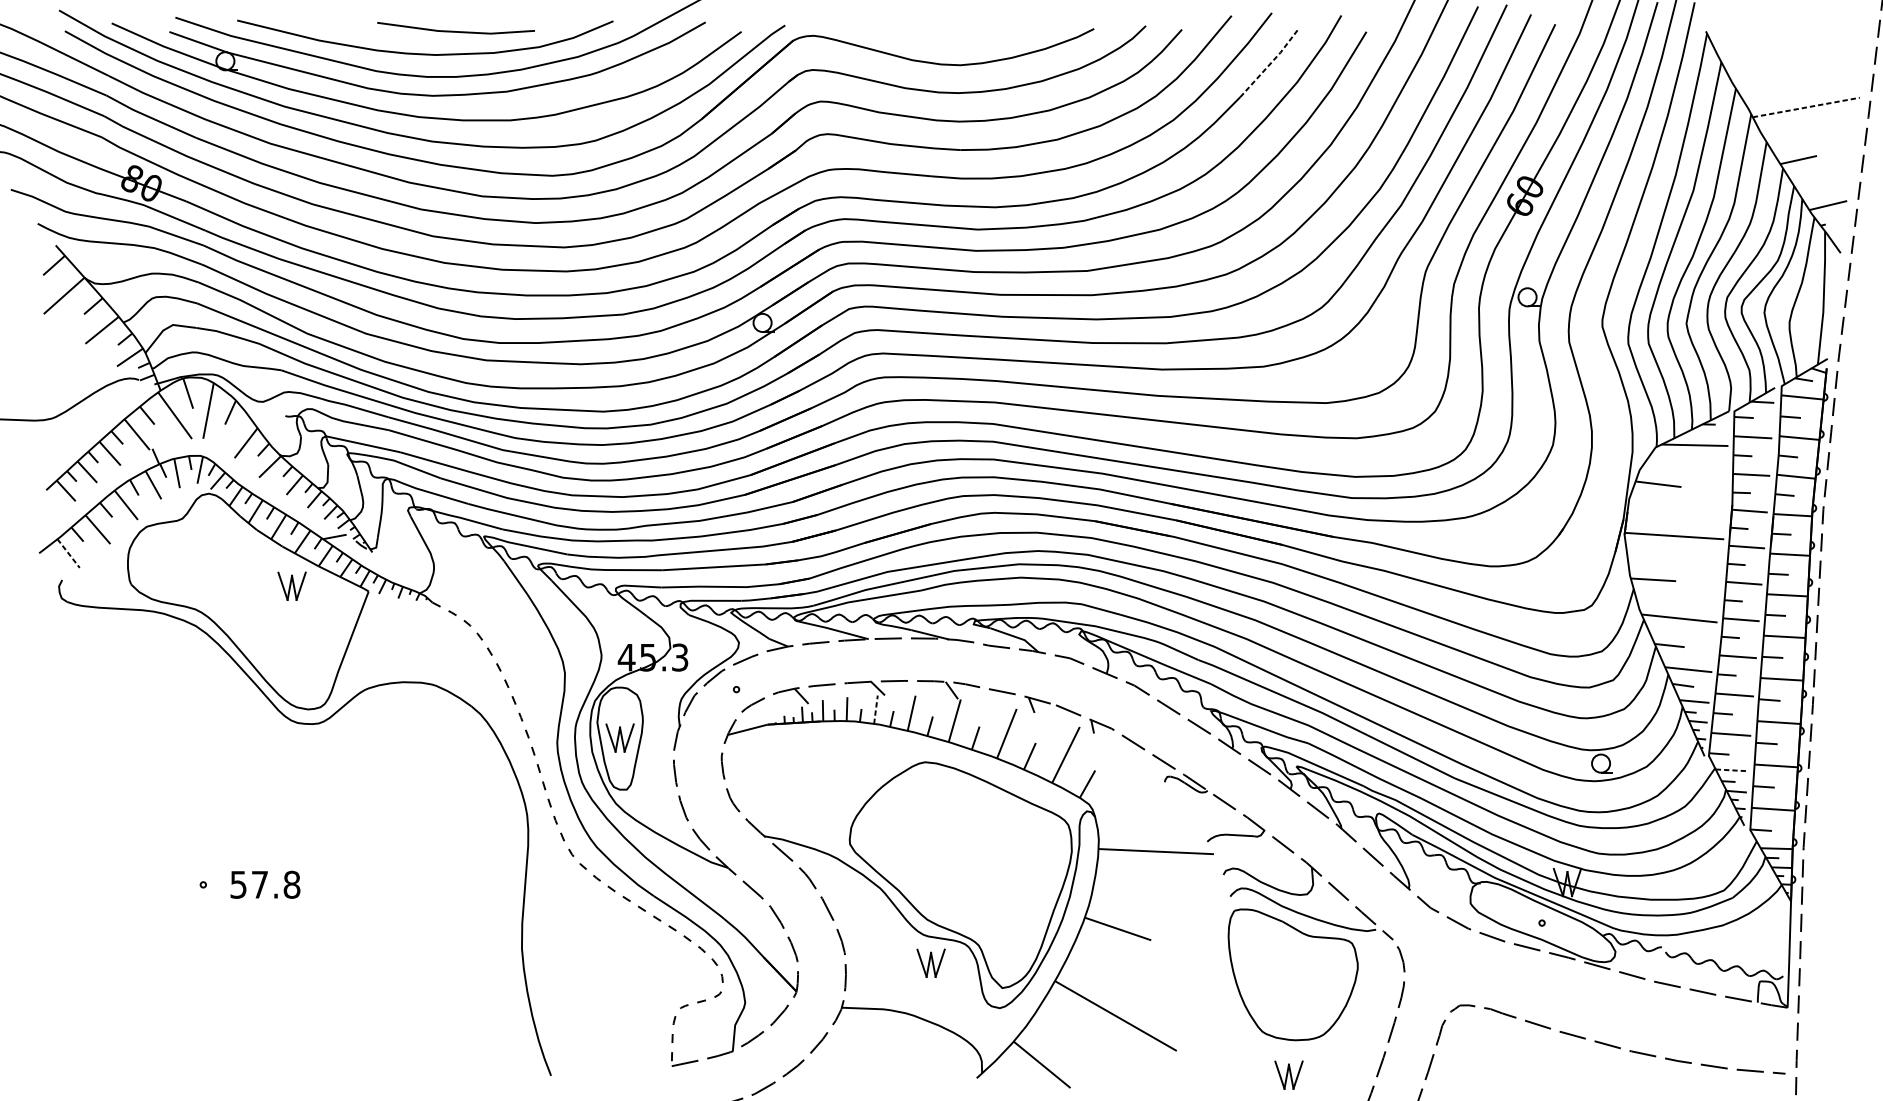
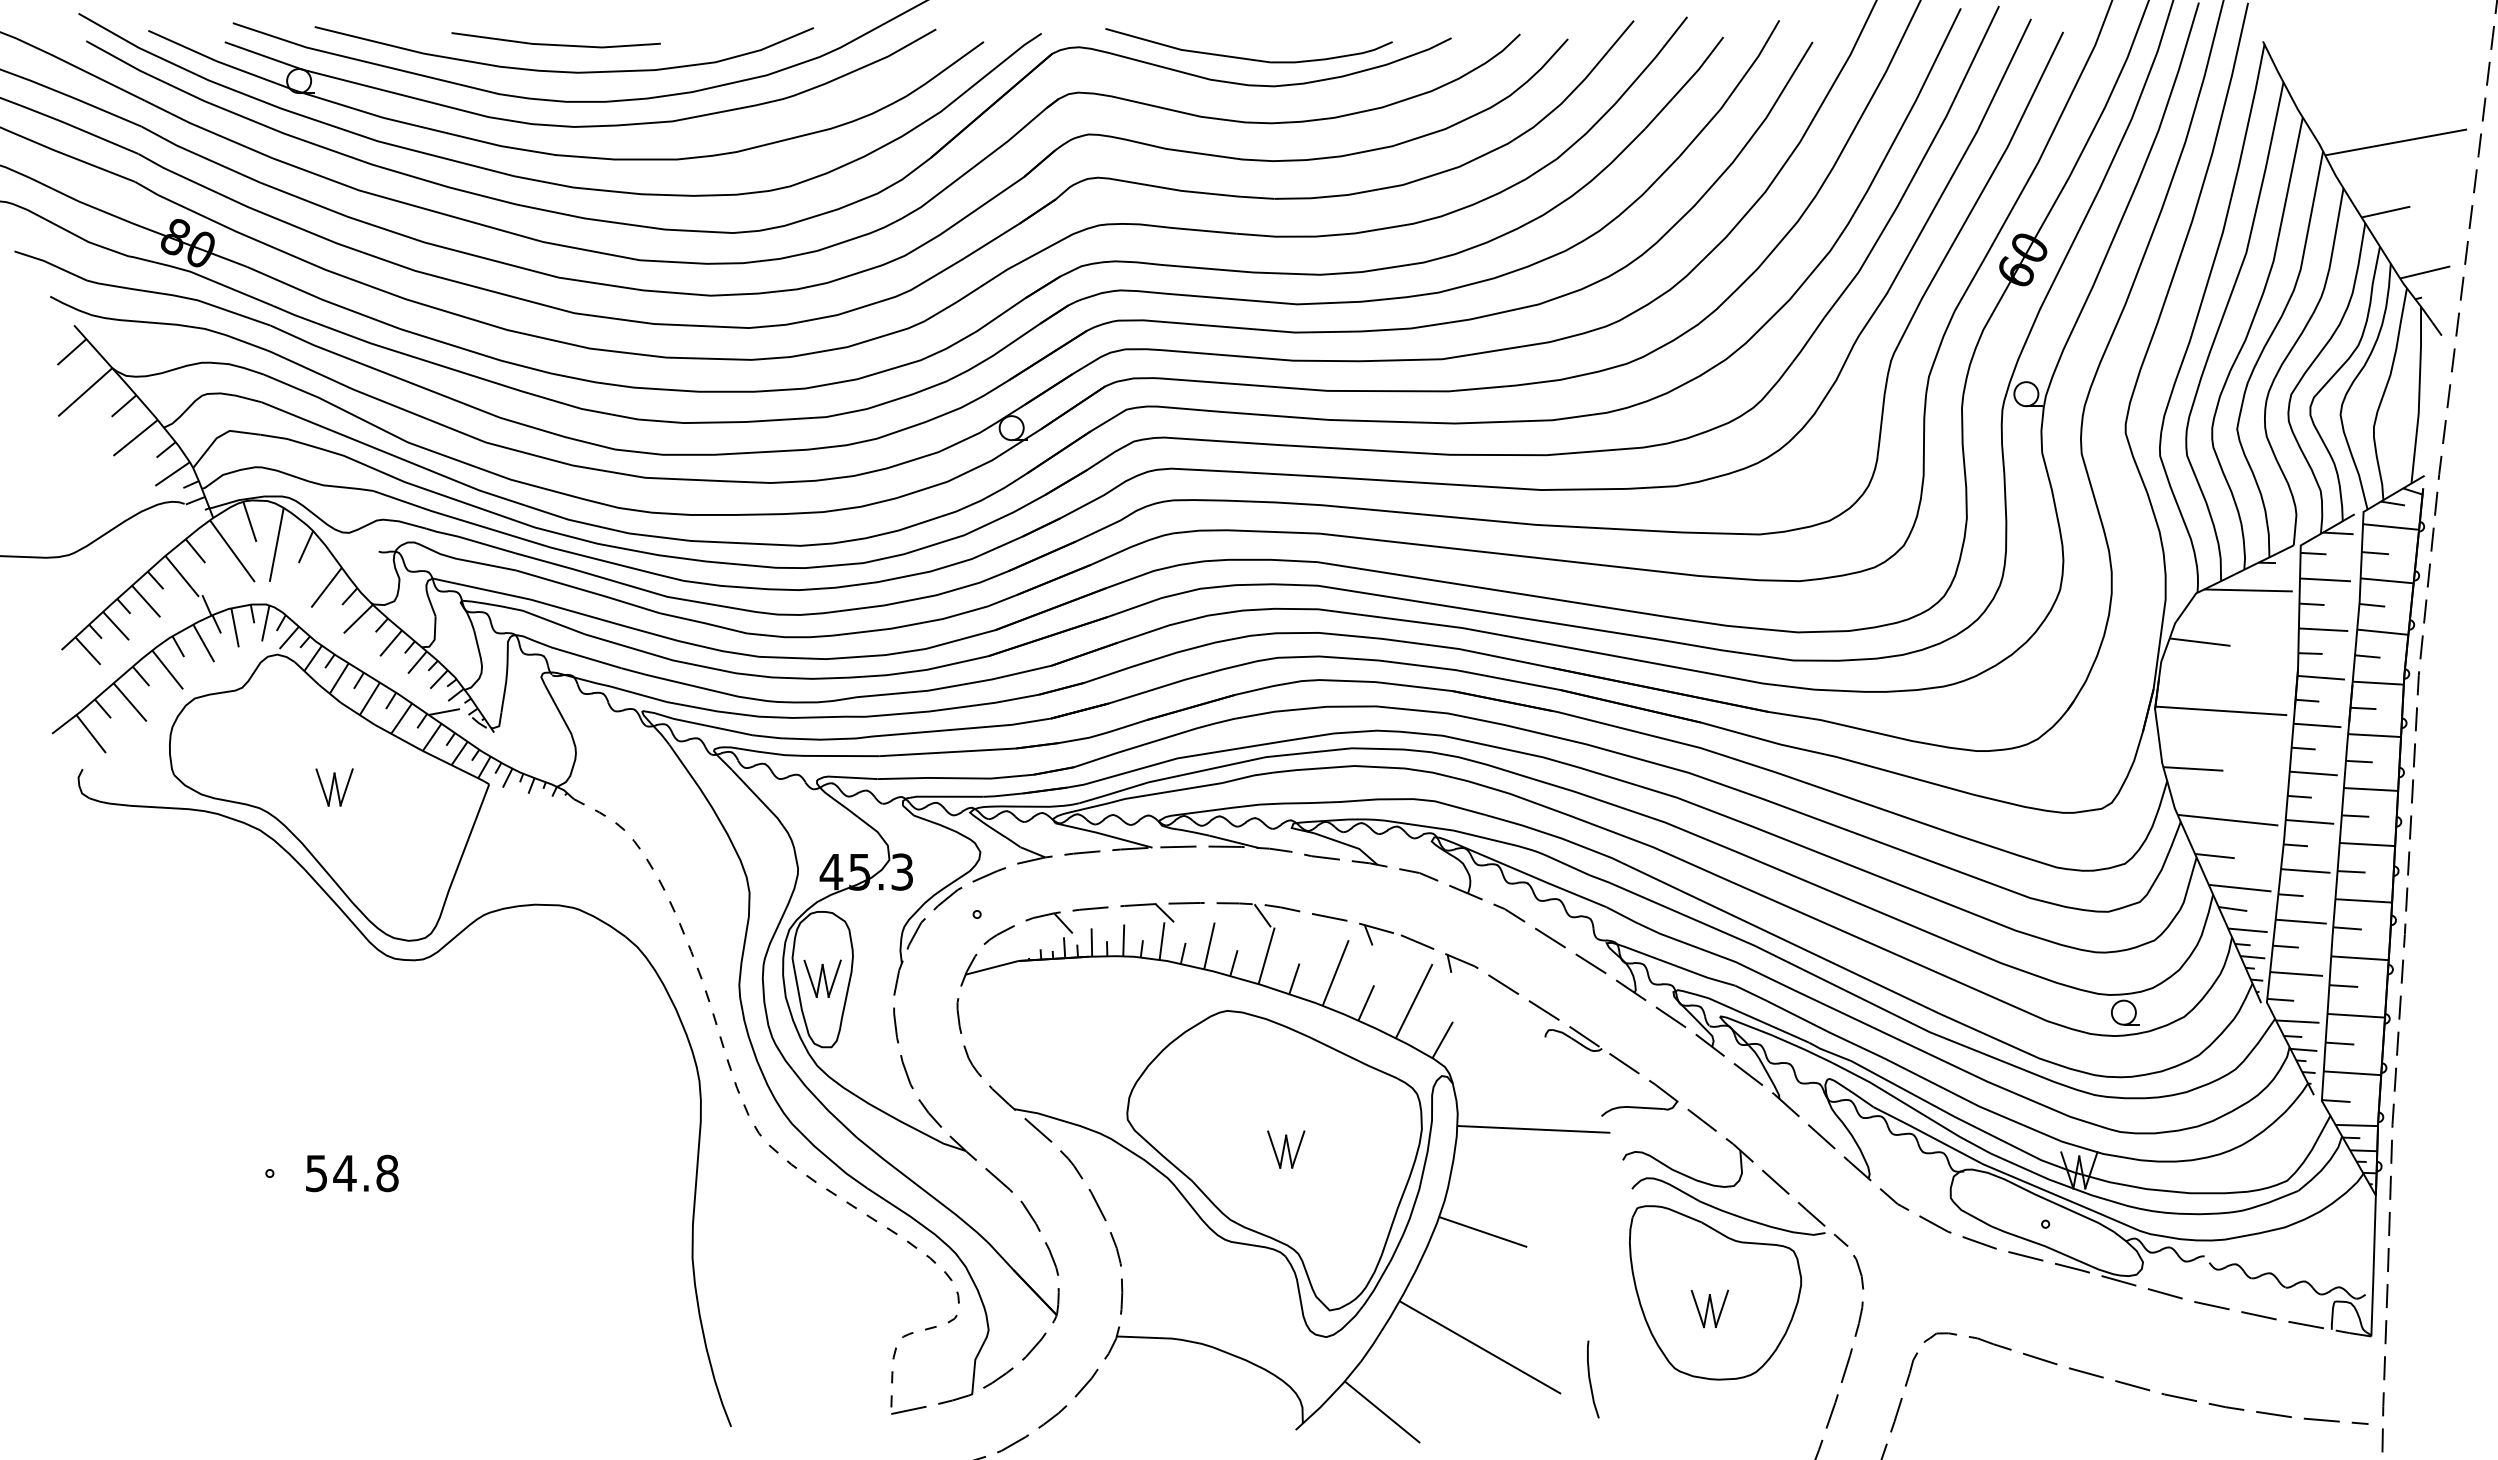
line: (455, 31) -> (555, 44), moved
curve: (938, 43) -> (1244, 57), added
line: (1271, 63) -> (1686, 83), dashed -> solid
line: (1806, 107) -> (2396, 142), dashed -> solid
line: (68, 553) -> (91, 734), dashed -> solid
part: (292, 586) -> (334, 787), moved
line: (876, 709) -> (1162, 941), dashed -> solid
line: (1731, 770) -> (2297, 1021), dashed -> solid
text: (259, 884) -> (344, 1173), 57.8 -> 54.8
part: (931, 963) -> (1286, 1149), moved
curve: (1198, 1040) -> (1590, 1379), added
part: (1288, 1074) -> (1709, 1308), moved

